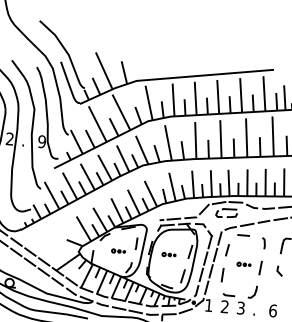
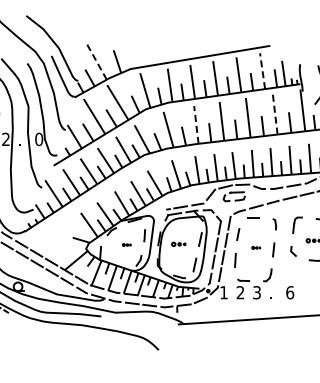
line: (104, 70) -> (96, 61), solid -> dashed
line: (264, 93) -> (262, 70), solid -> dashed
line: (273, 136) -> (275, 114), solid -> dashed
line: (195, 140) -> (196, 124), solid -> dashed
text: (41, 141) -> (38, 139), 9 -> 0
part: (118, 250) -> (126, 244), size x0.6
part: (243, 264) -> (255, 247), size x0.6

